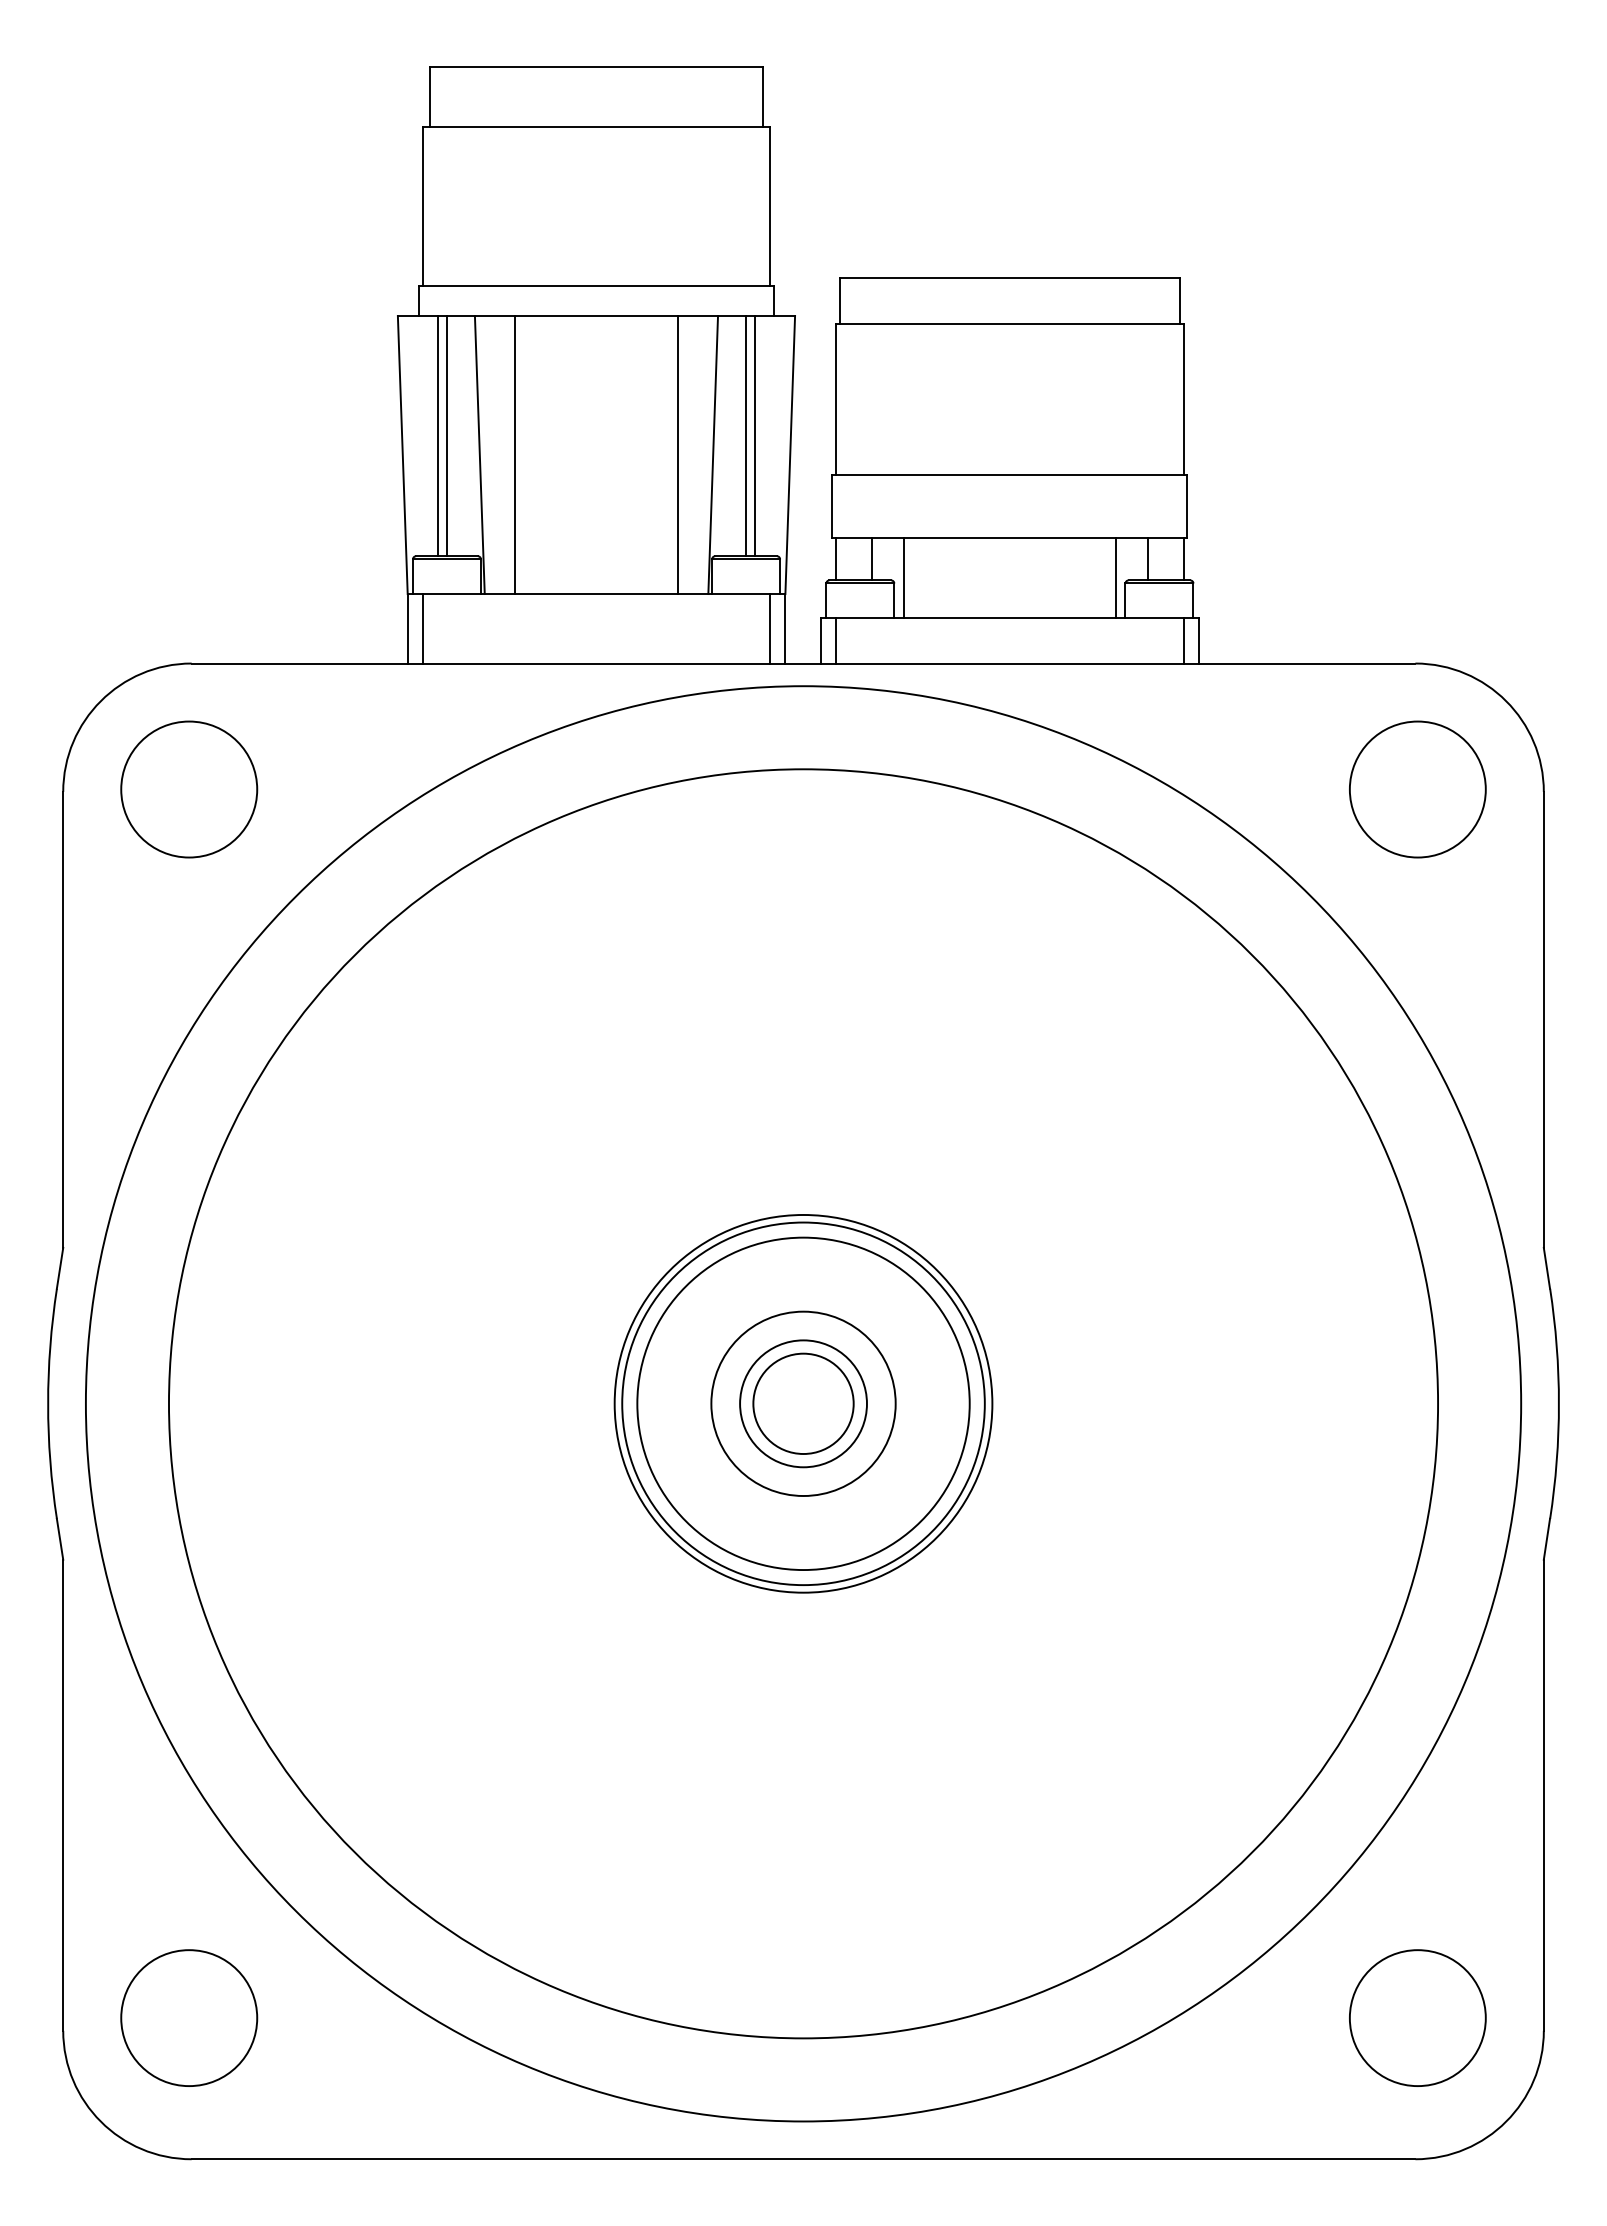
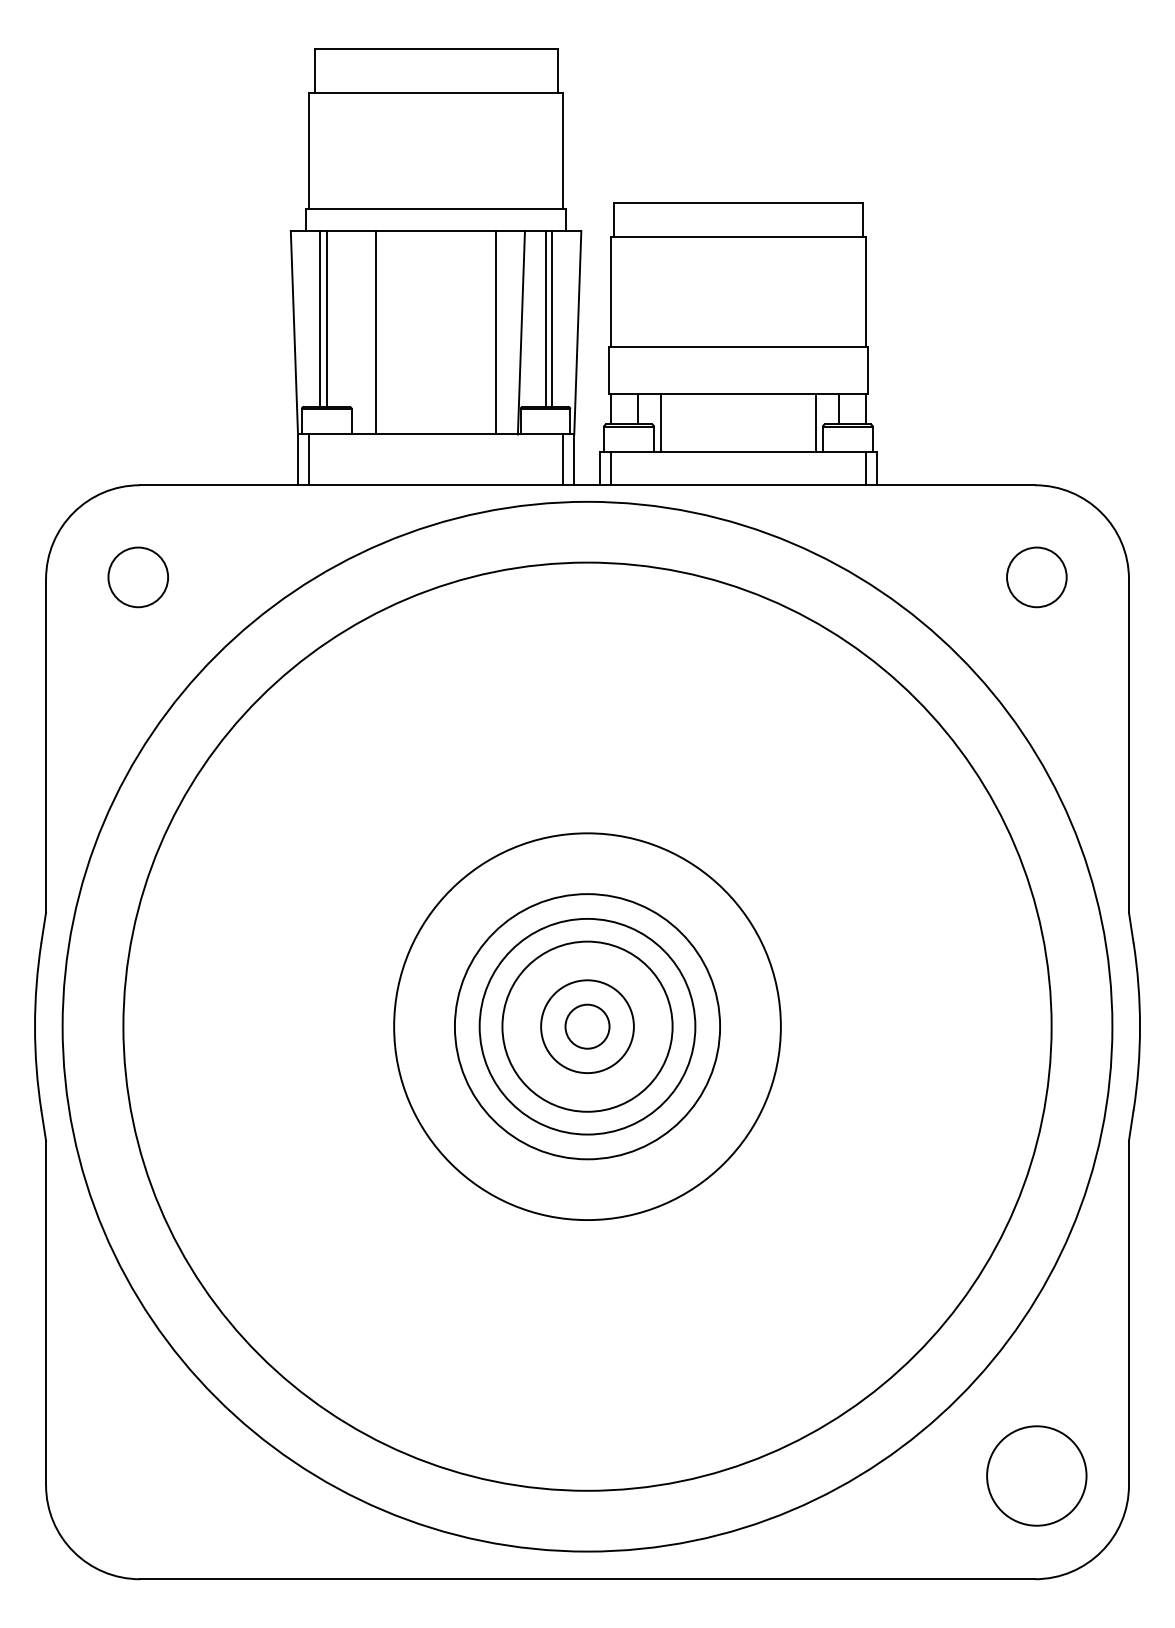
line: (479, 455) -> (350, 333), removed
circle: (189, 789) -> (138, 577), size x0.6
circle: (1417, 789) -> (1036, 577), size x0.6
circle: (803, 1403) -> (587, 1026), size x0.6
circle: (803, 1403) -> (587, 1026), size x0.7
circle: (803, 1403) -> (587, 1026), size x1.4
circle: (803, 1403) -> (587, 1026), size x1.6
circle: (189, 2017) -> (138, 1475), removed

